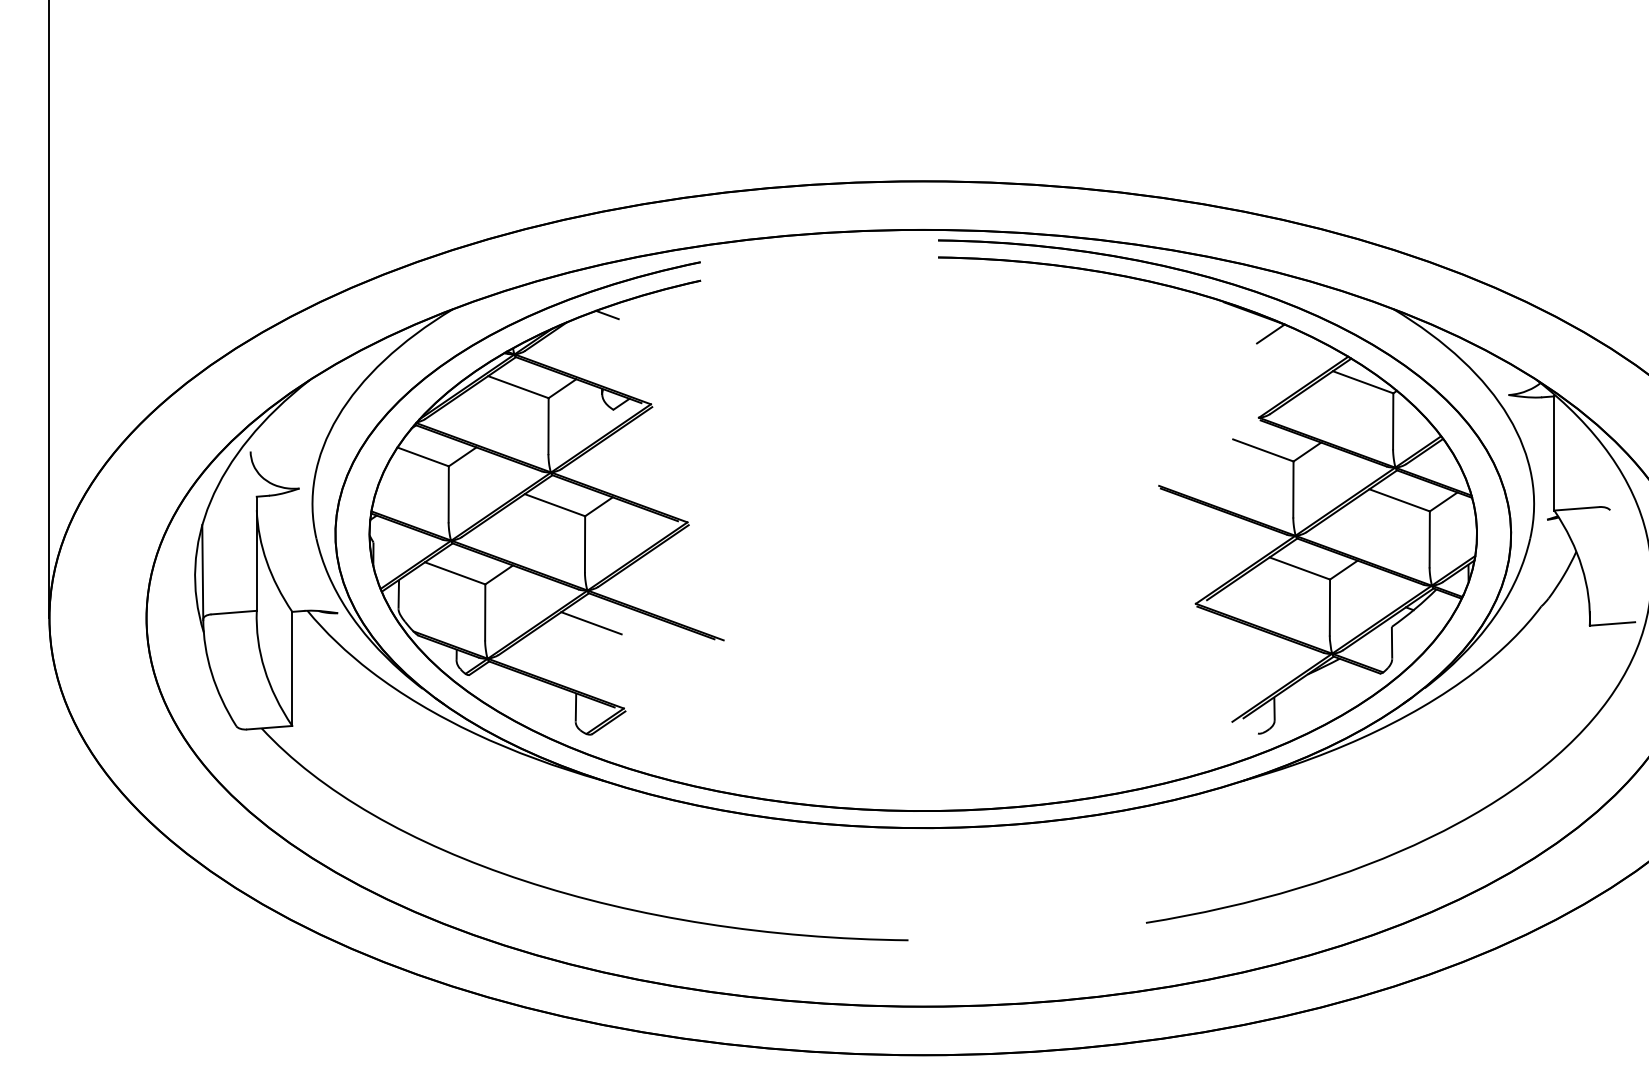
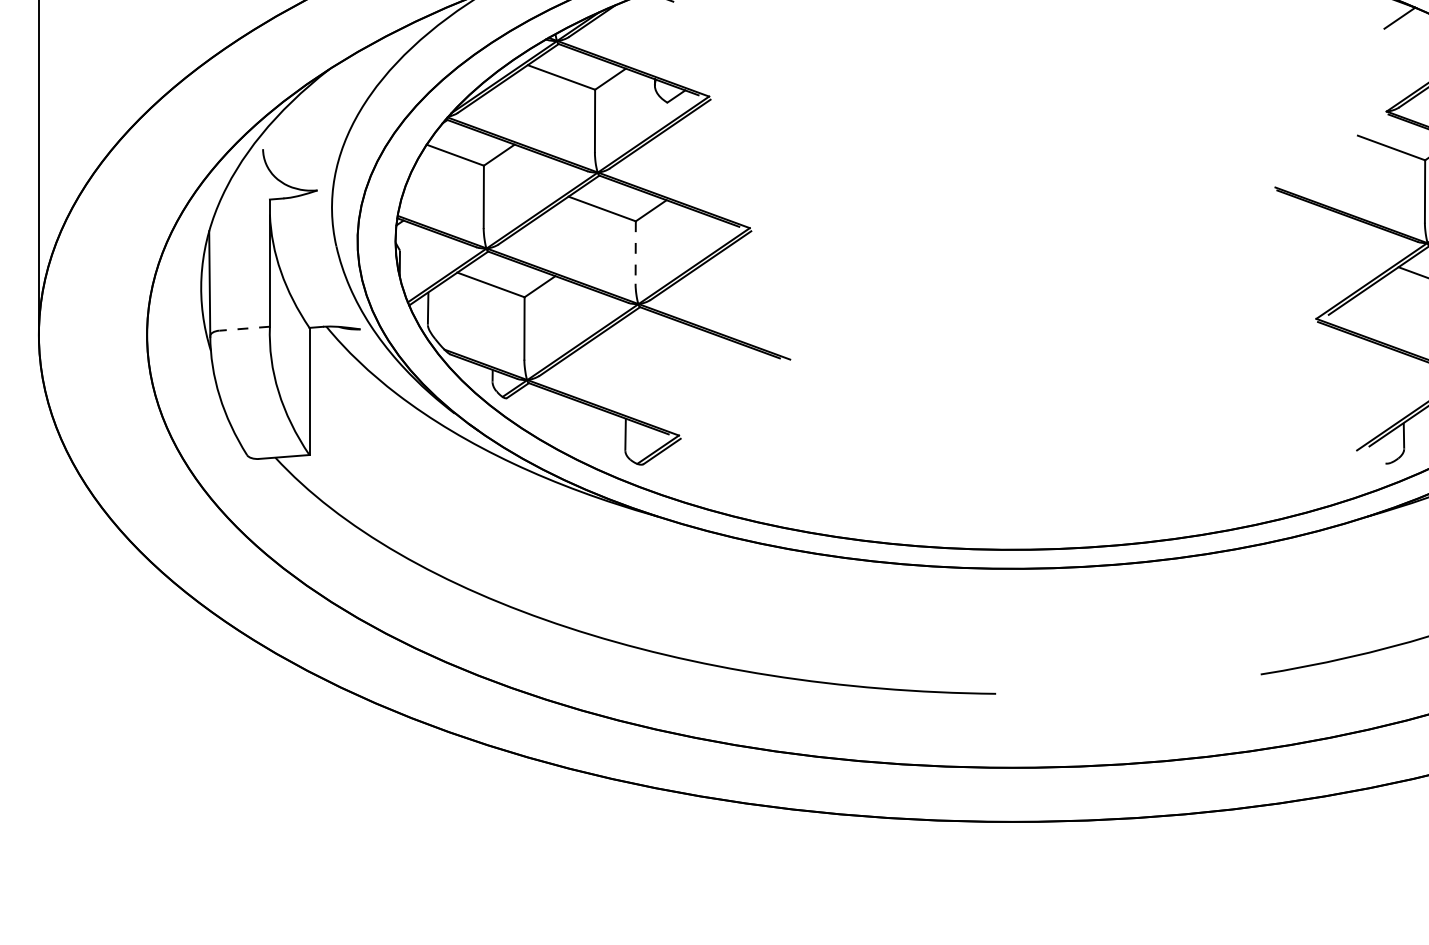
line: (585, 544) -> (636, 252), solid -> dashed
line: (234, 612) -> (245, 328), solid -> dashed
line: (591, 623) -> (642, 340), removed

